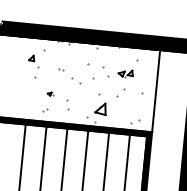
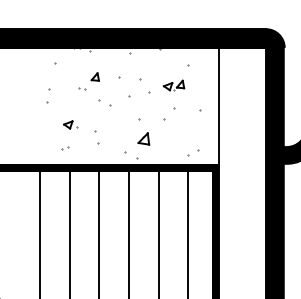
part: (31, 57) -> (94, 76), moved
part: (50, 93) -> (70, 124), size x1.67
part: (100, 108) -> (143, 138), size x0.71

